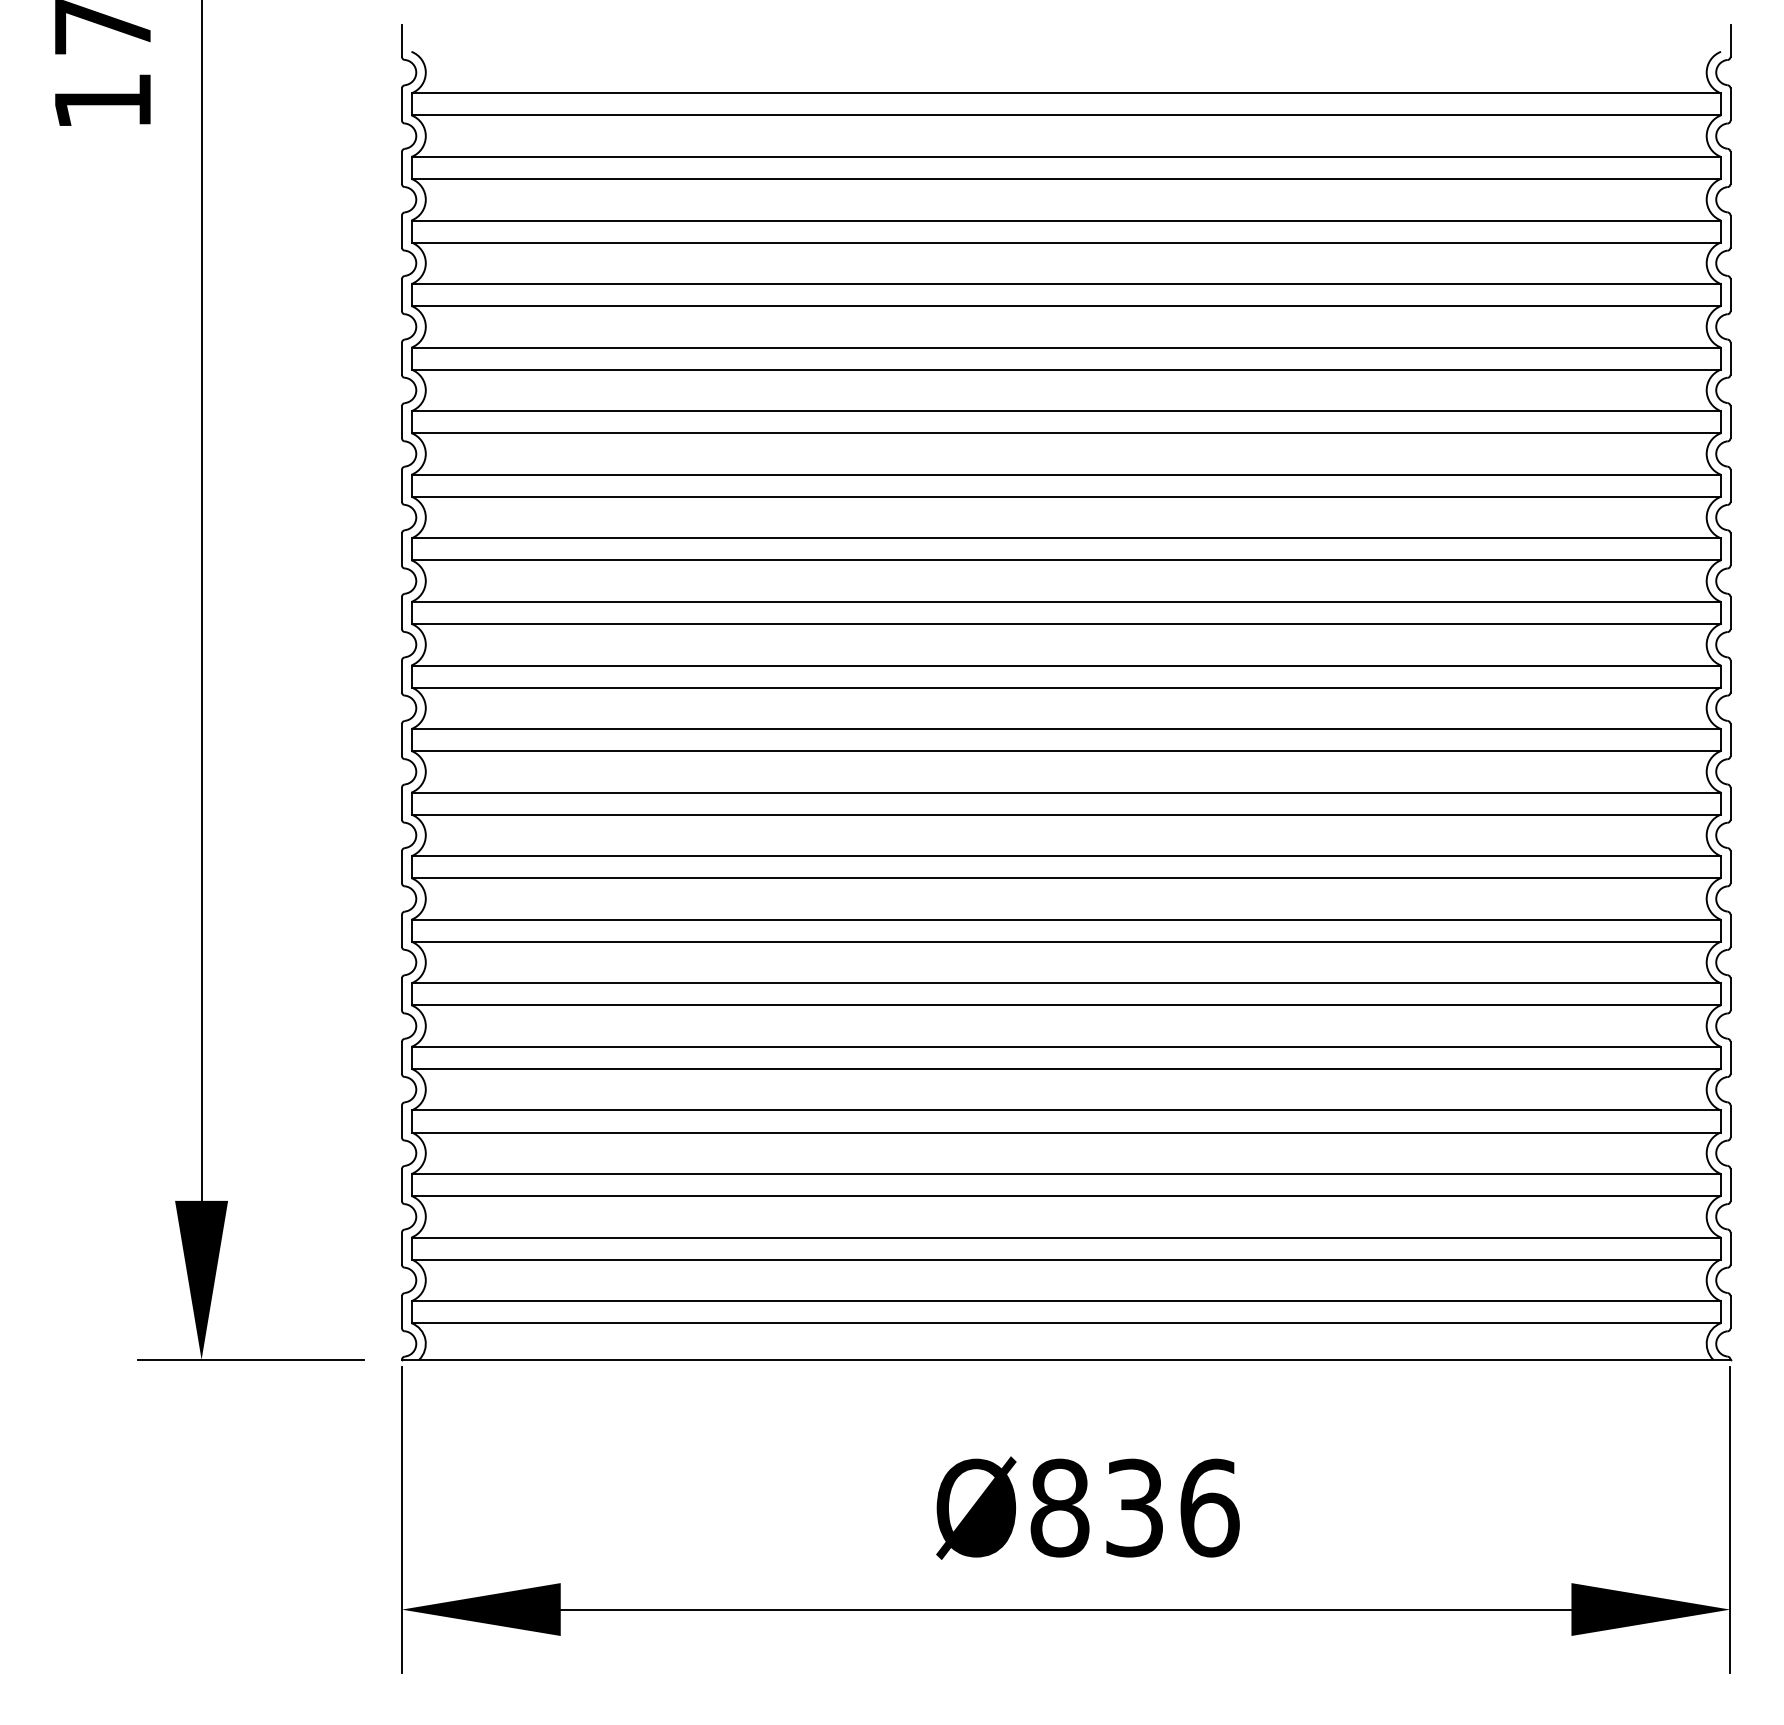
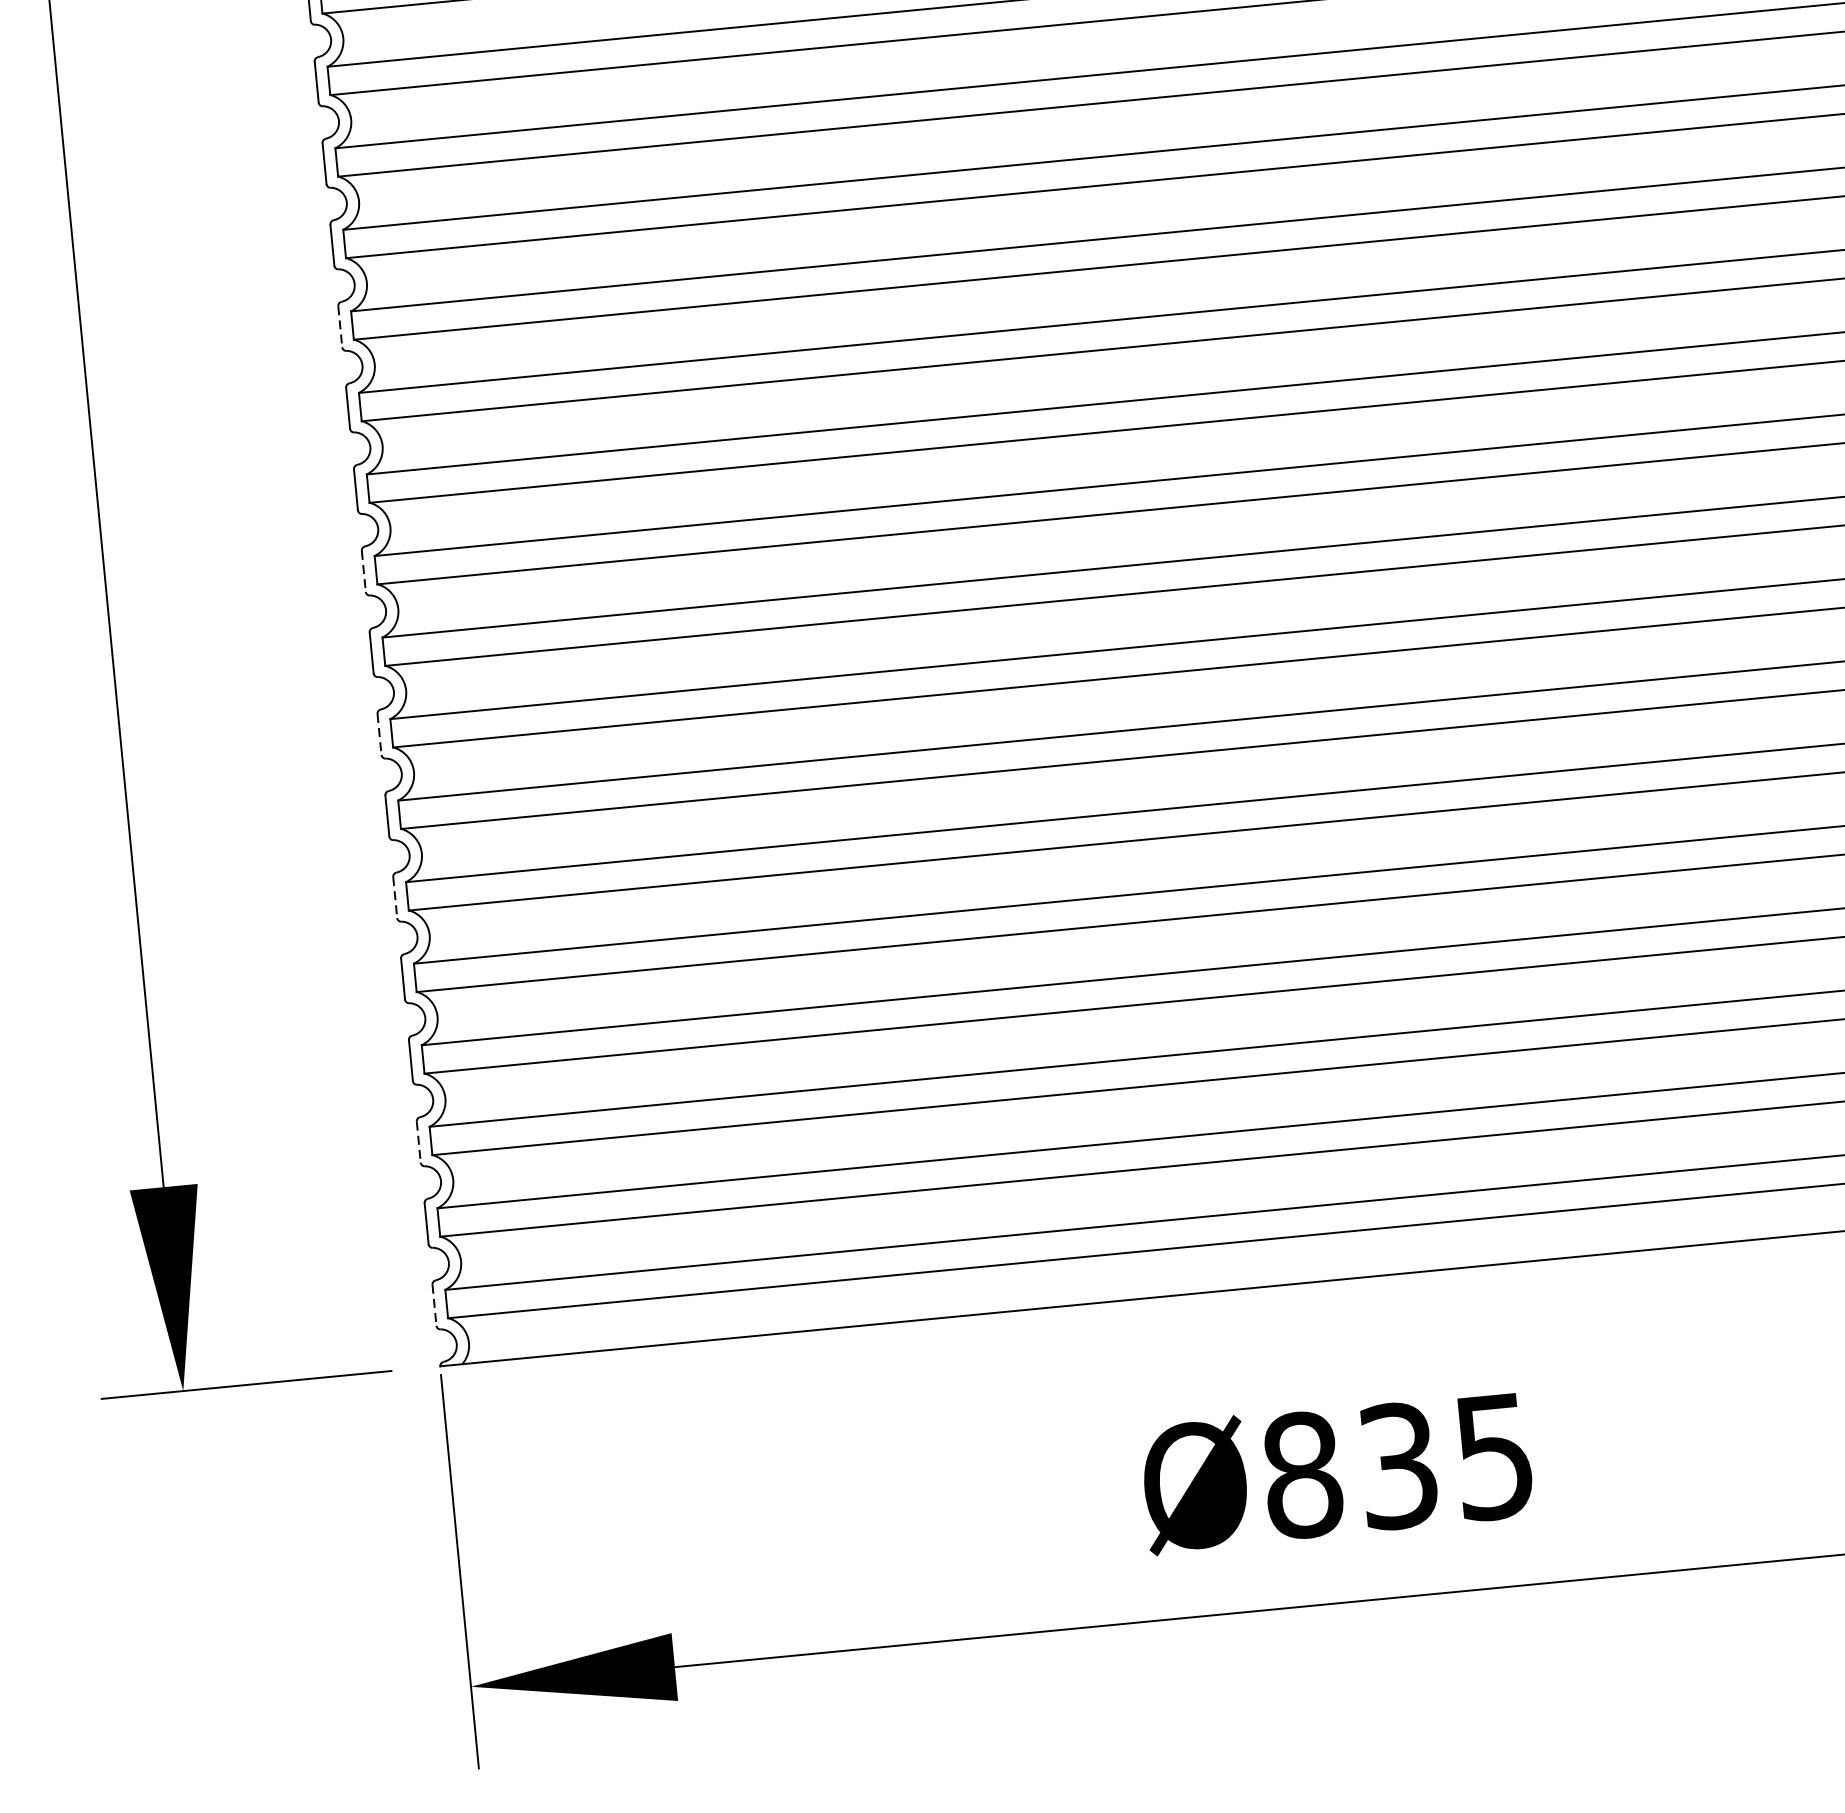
line: (401, 549) -> (339, 326), solid -> dashed
line: (401, 740) -> (363, 571), solid -> dashed
line: (401, 867) -> (378, 734), solid -> dashed
line: (401, 994) -> (394, 897), solid -> dashed
line: (401, 1185) -> (418, 1142), solid -> dashed
line: (401, 1312) -> (433, 1305), solid -> dashed
text: (1209, 1507) -> (1494, 1456), Ø836 -> Ø835

